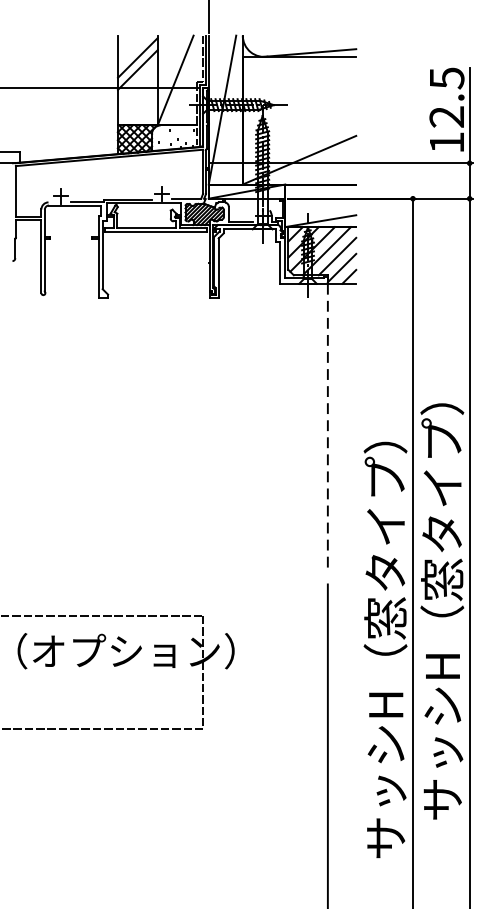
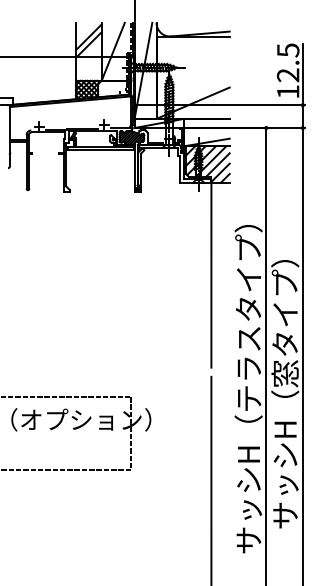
line: (328, 427) -> (211, 275), dashed -> solid
text: (385, 494) -> (248, 318), サッシH（窓タイプ） -> サッシH（テラスタイプ）

